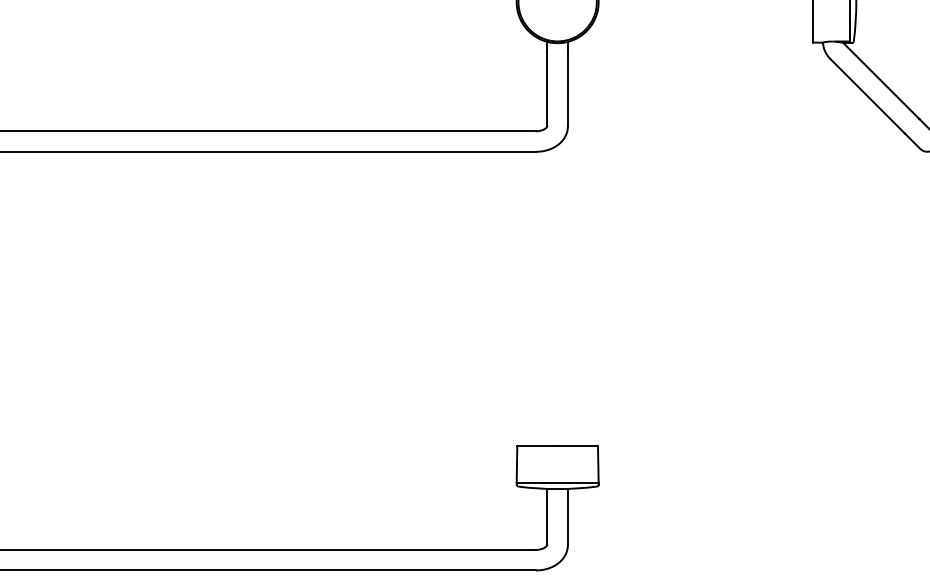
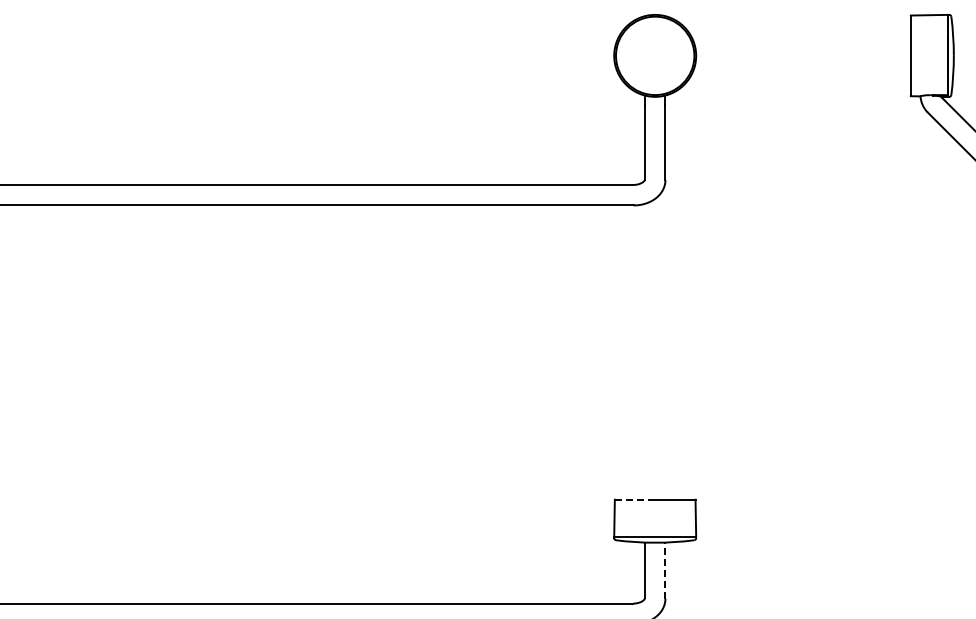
line: (537, 445) -> (635, 499), solid -> dashed
line: (567, 516) -> (665, 570), solid -> dashed

